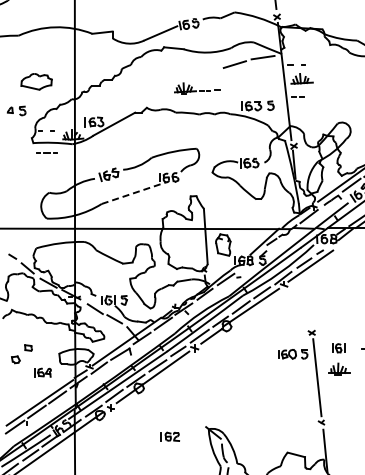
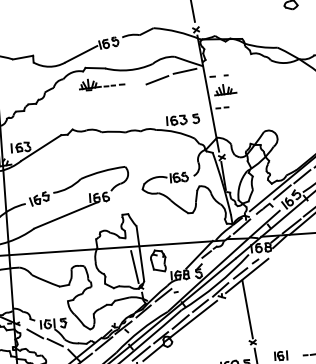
part: (197, 88) -> (102, 83), moved
line: (134, 192) -> (66, 214), dashed -> solid
line: (199, 249) -> (134, 267), added
line: (308, 299) -> (247, 309), added

